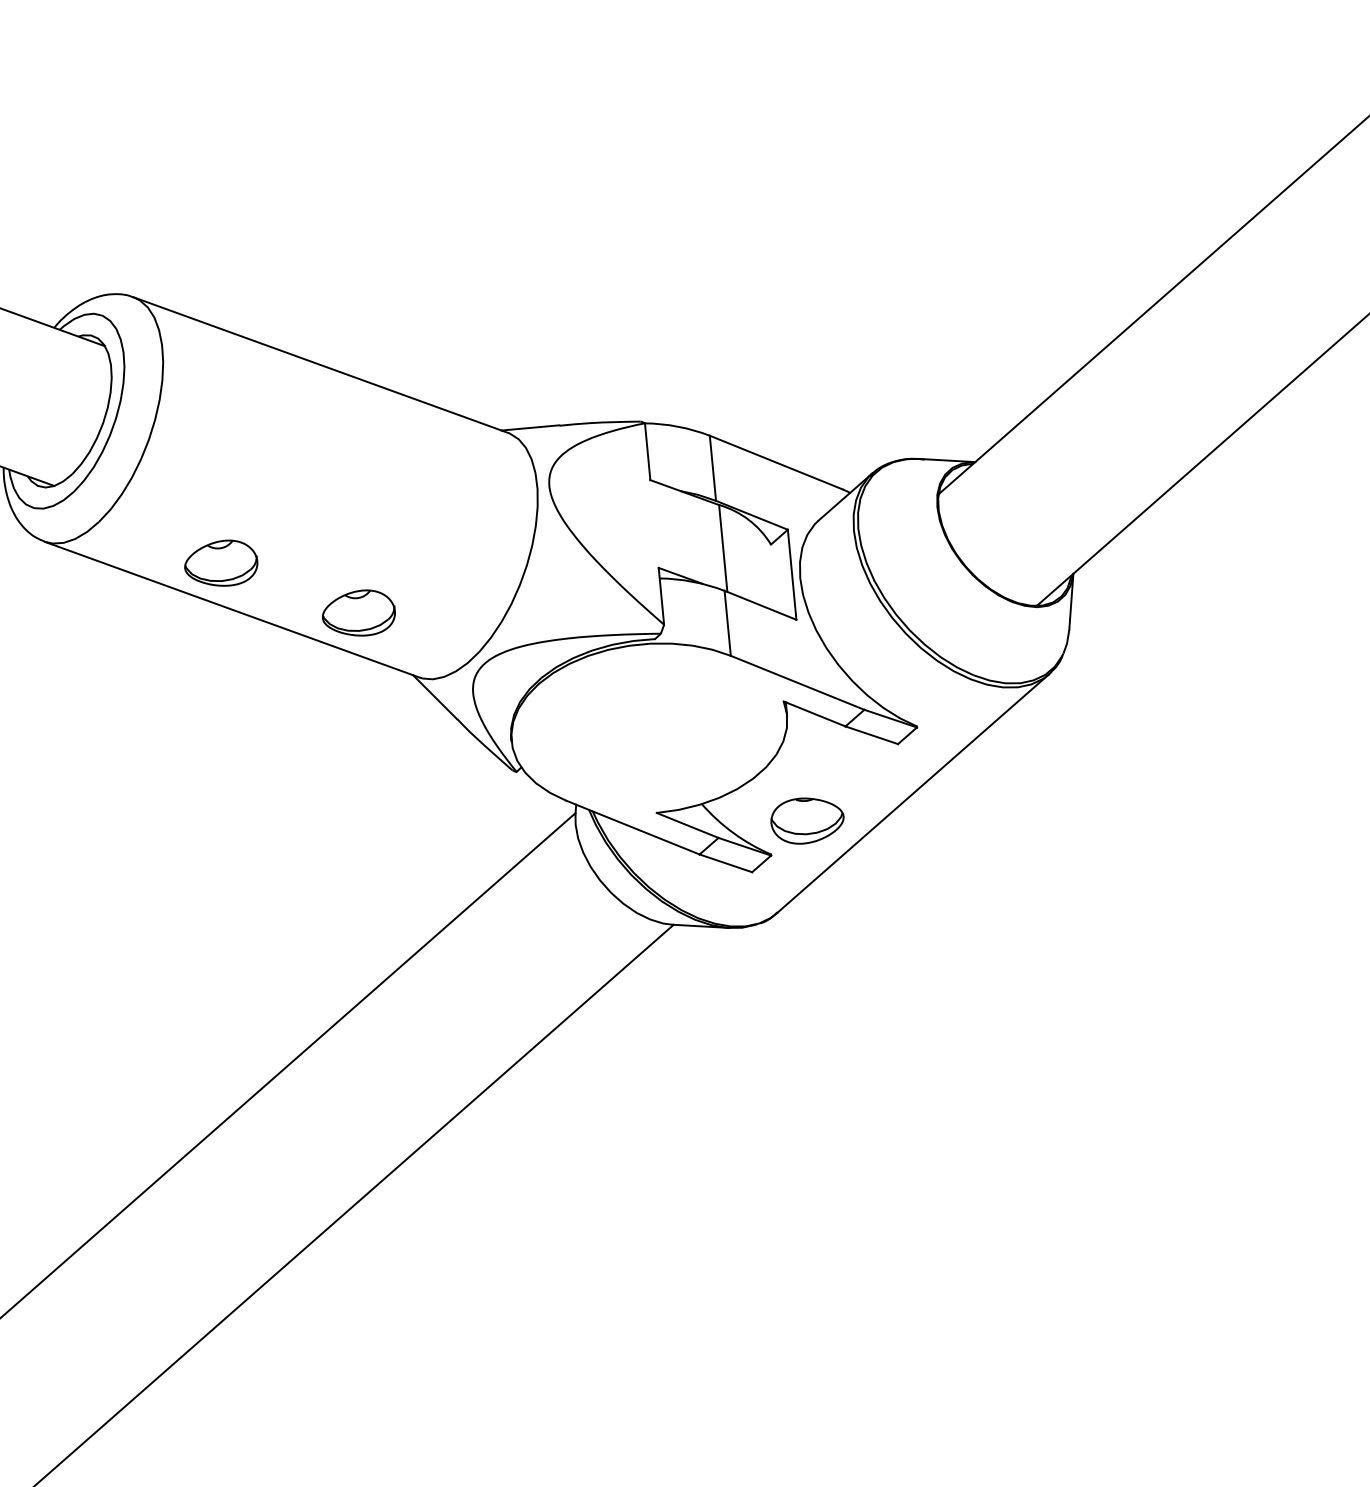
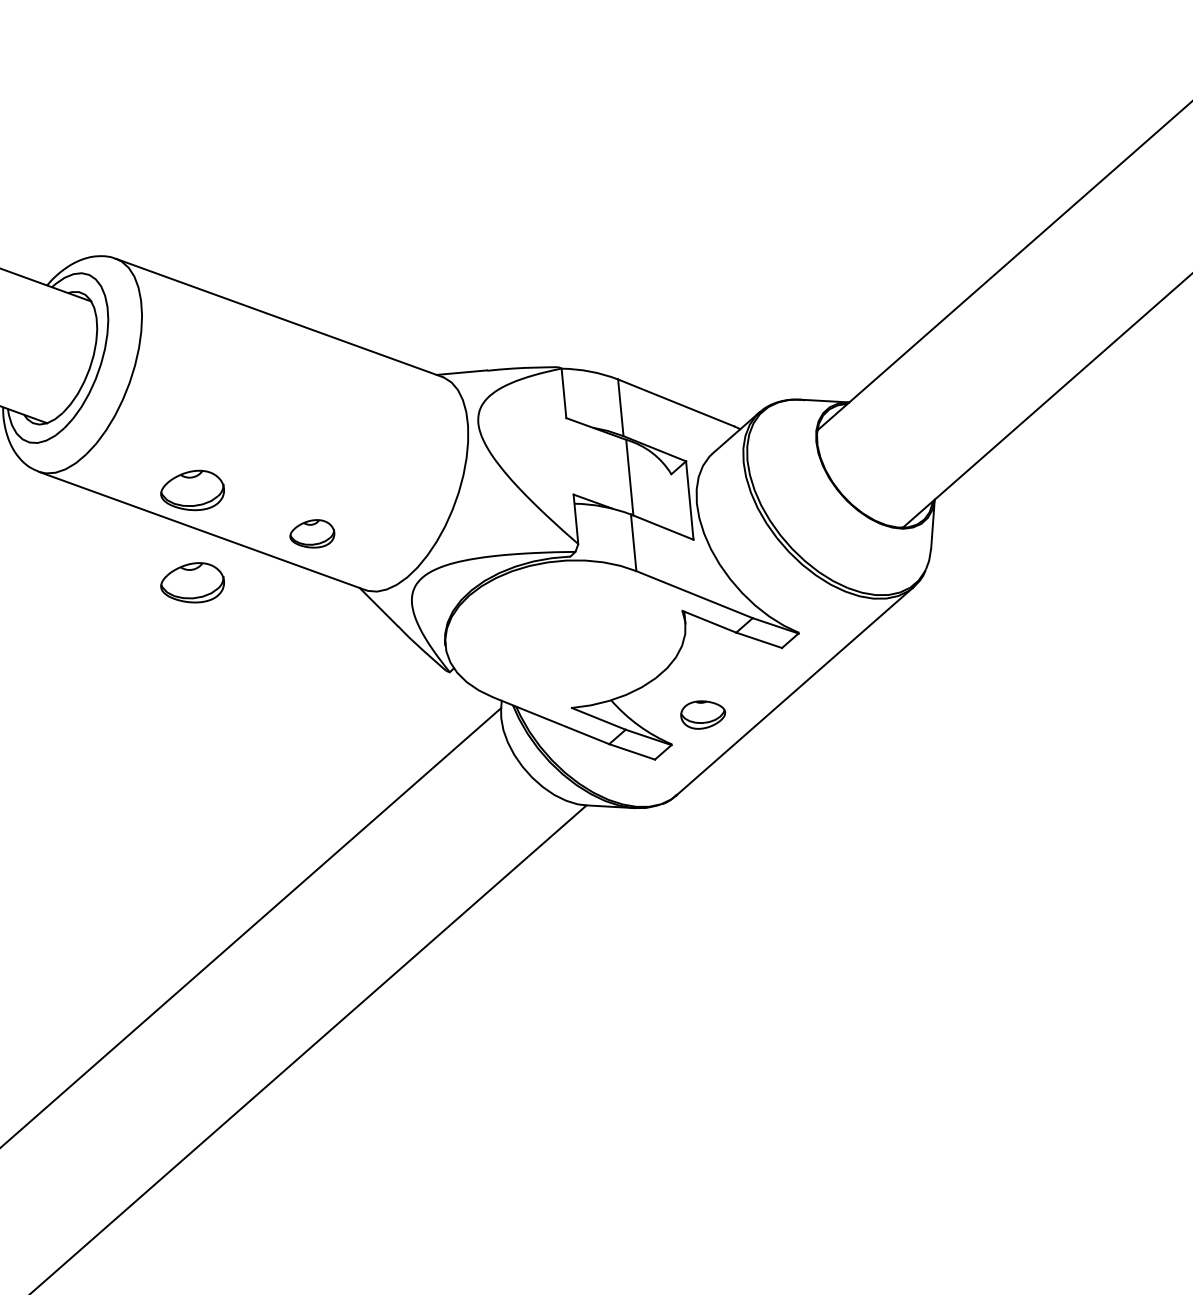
part: (358, 612) -> (312, 533), size x0.7
part: (221, 668) -> (192, 582), added
part: (807, 820) -> (703, 714), size x0.7

